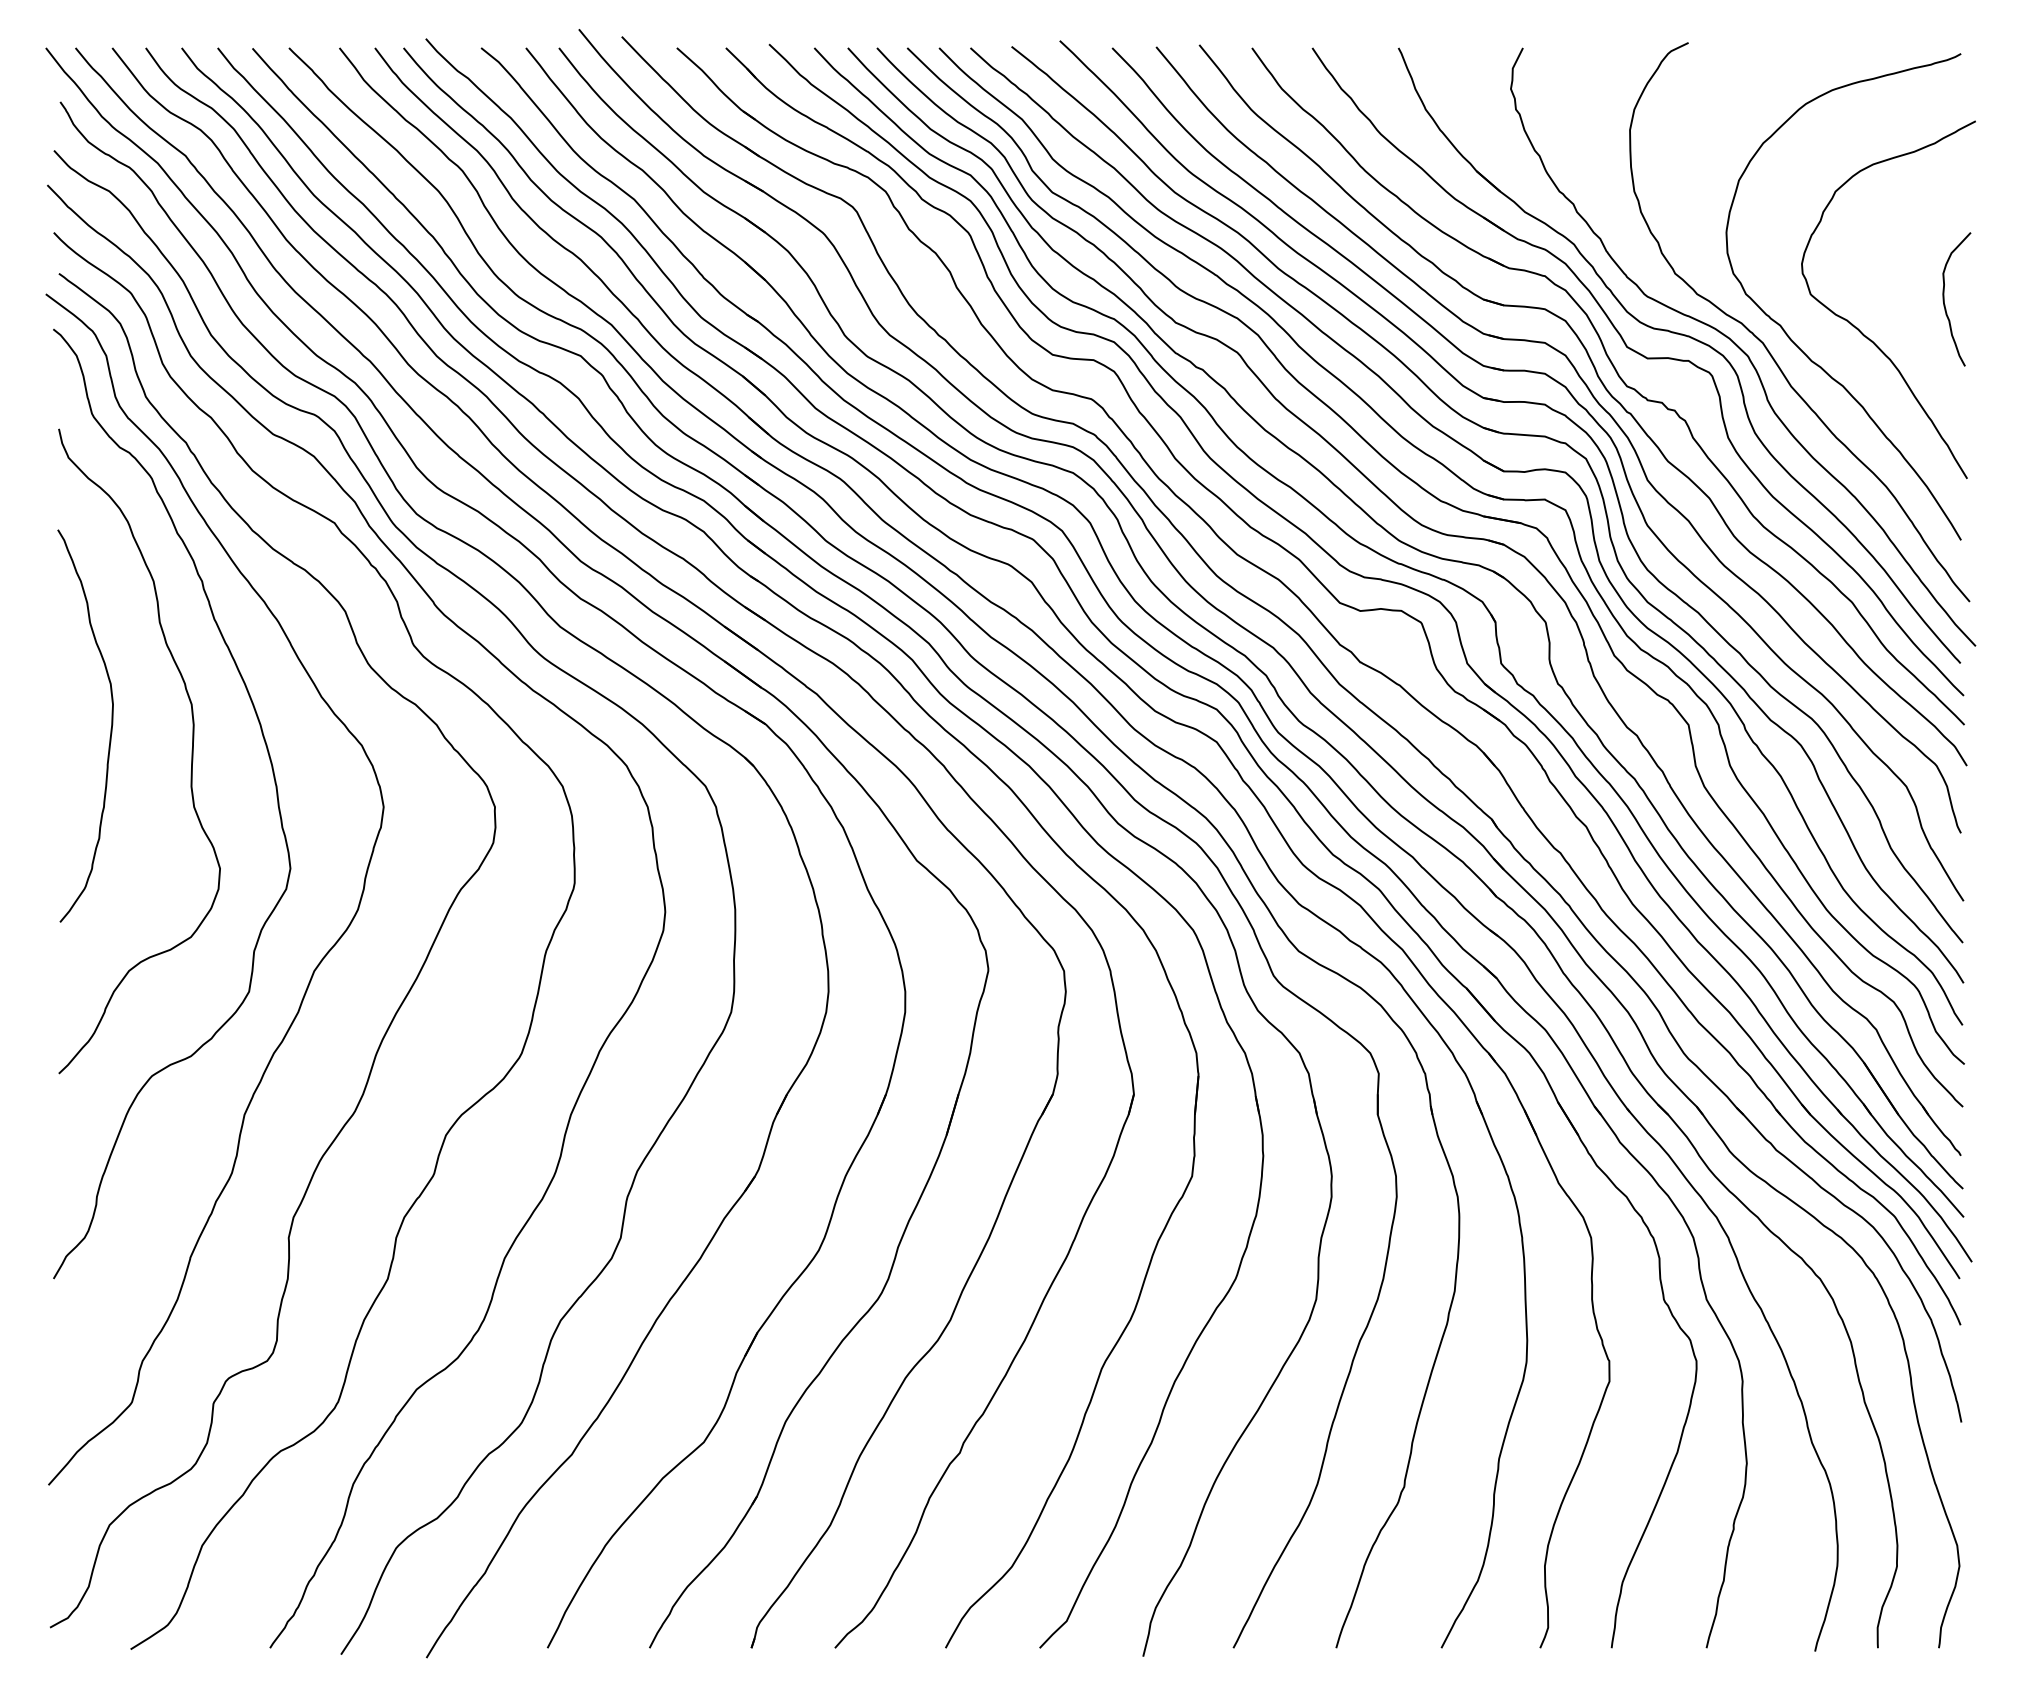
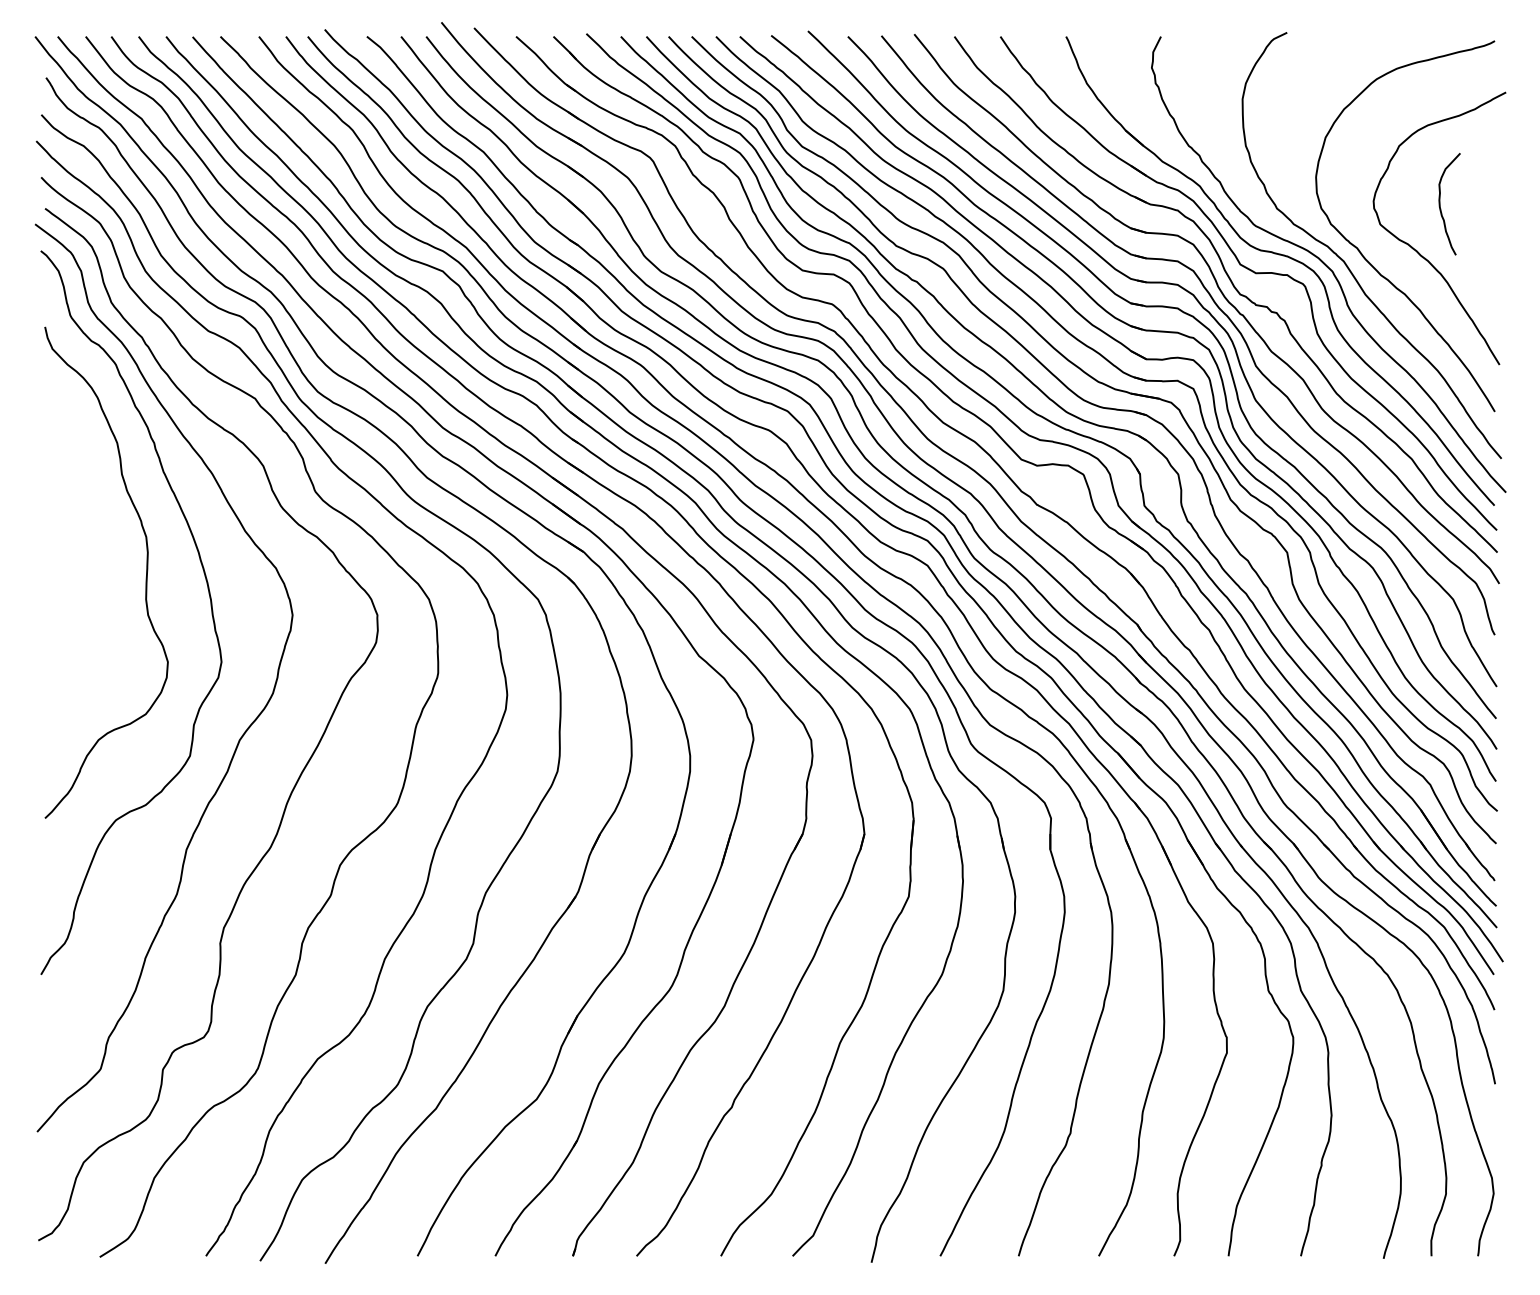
curve: (1946, 305) -> (1441, 208), moved
curve: (110, 726) -> (84, 553), removed

